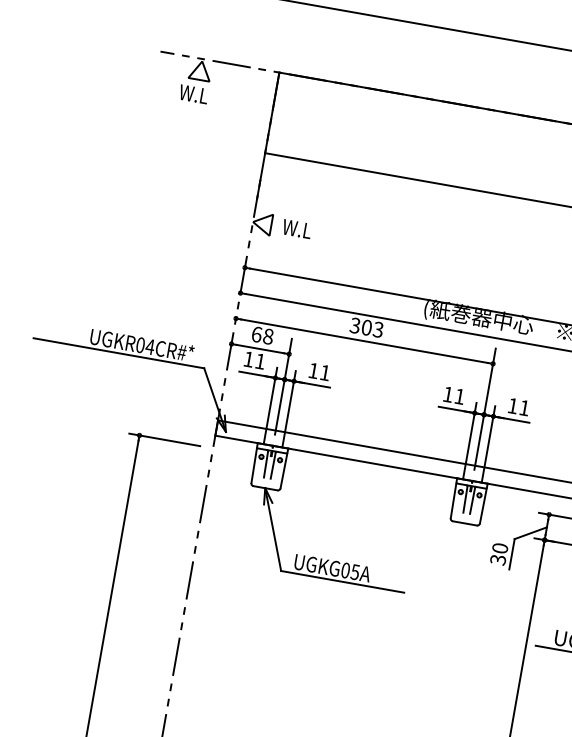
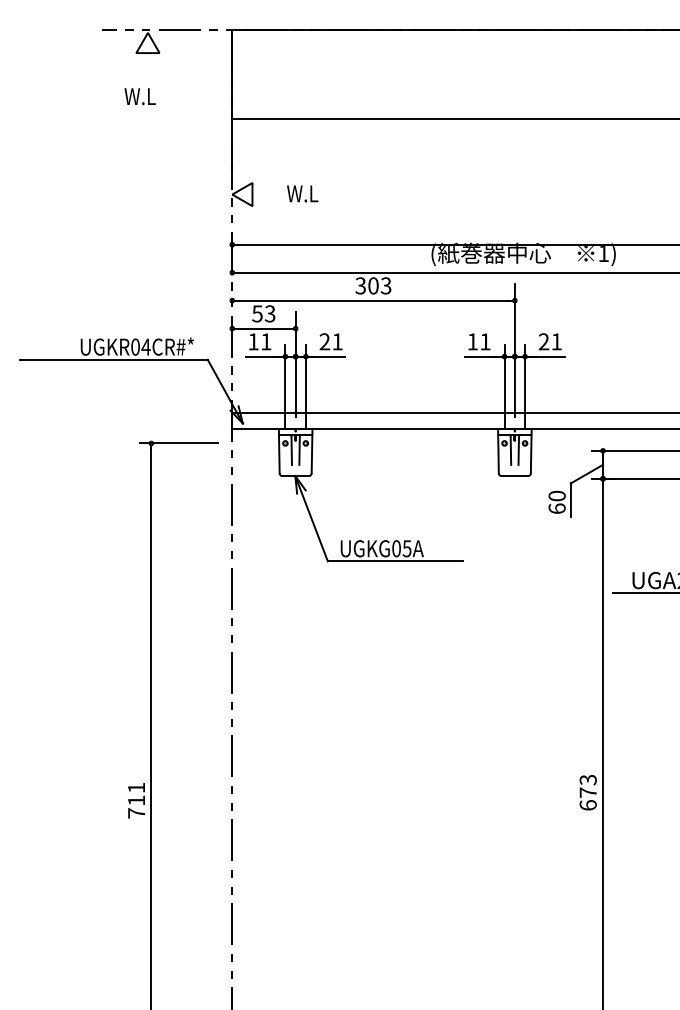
text: (193, 94) -> (139, 96), moved
text: (297, 228) -> (302, 193), moved
text: (262, 335) -> (263, 313), 68 -> 53
text: (313, 370) -> (324, 341), 11 -> 21
text: (512, 405) -> (543, 341), 11 -> 21
text: (497, 559) -> (556, 508), 30 -> 60

